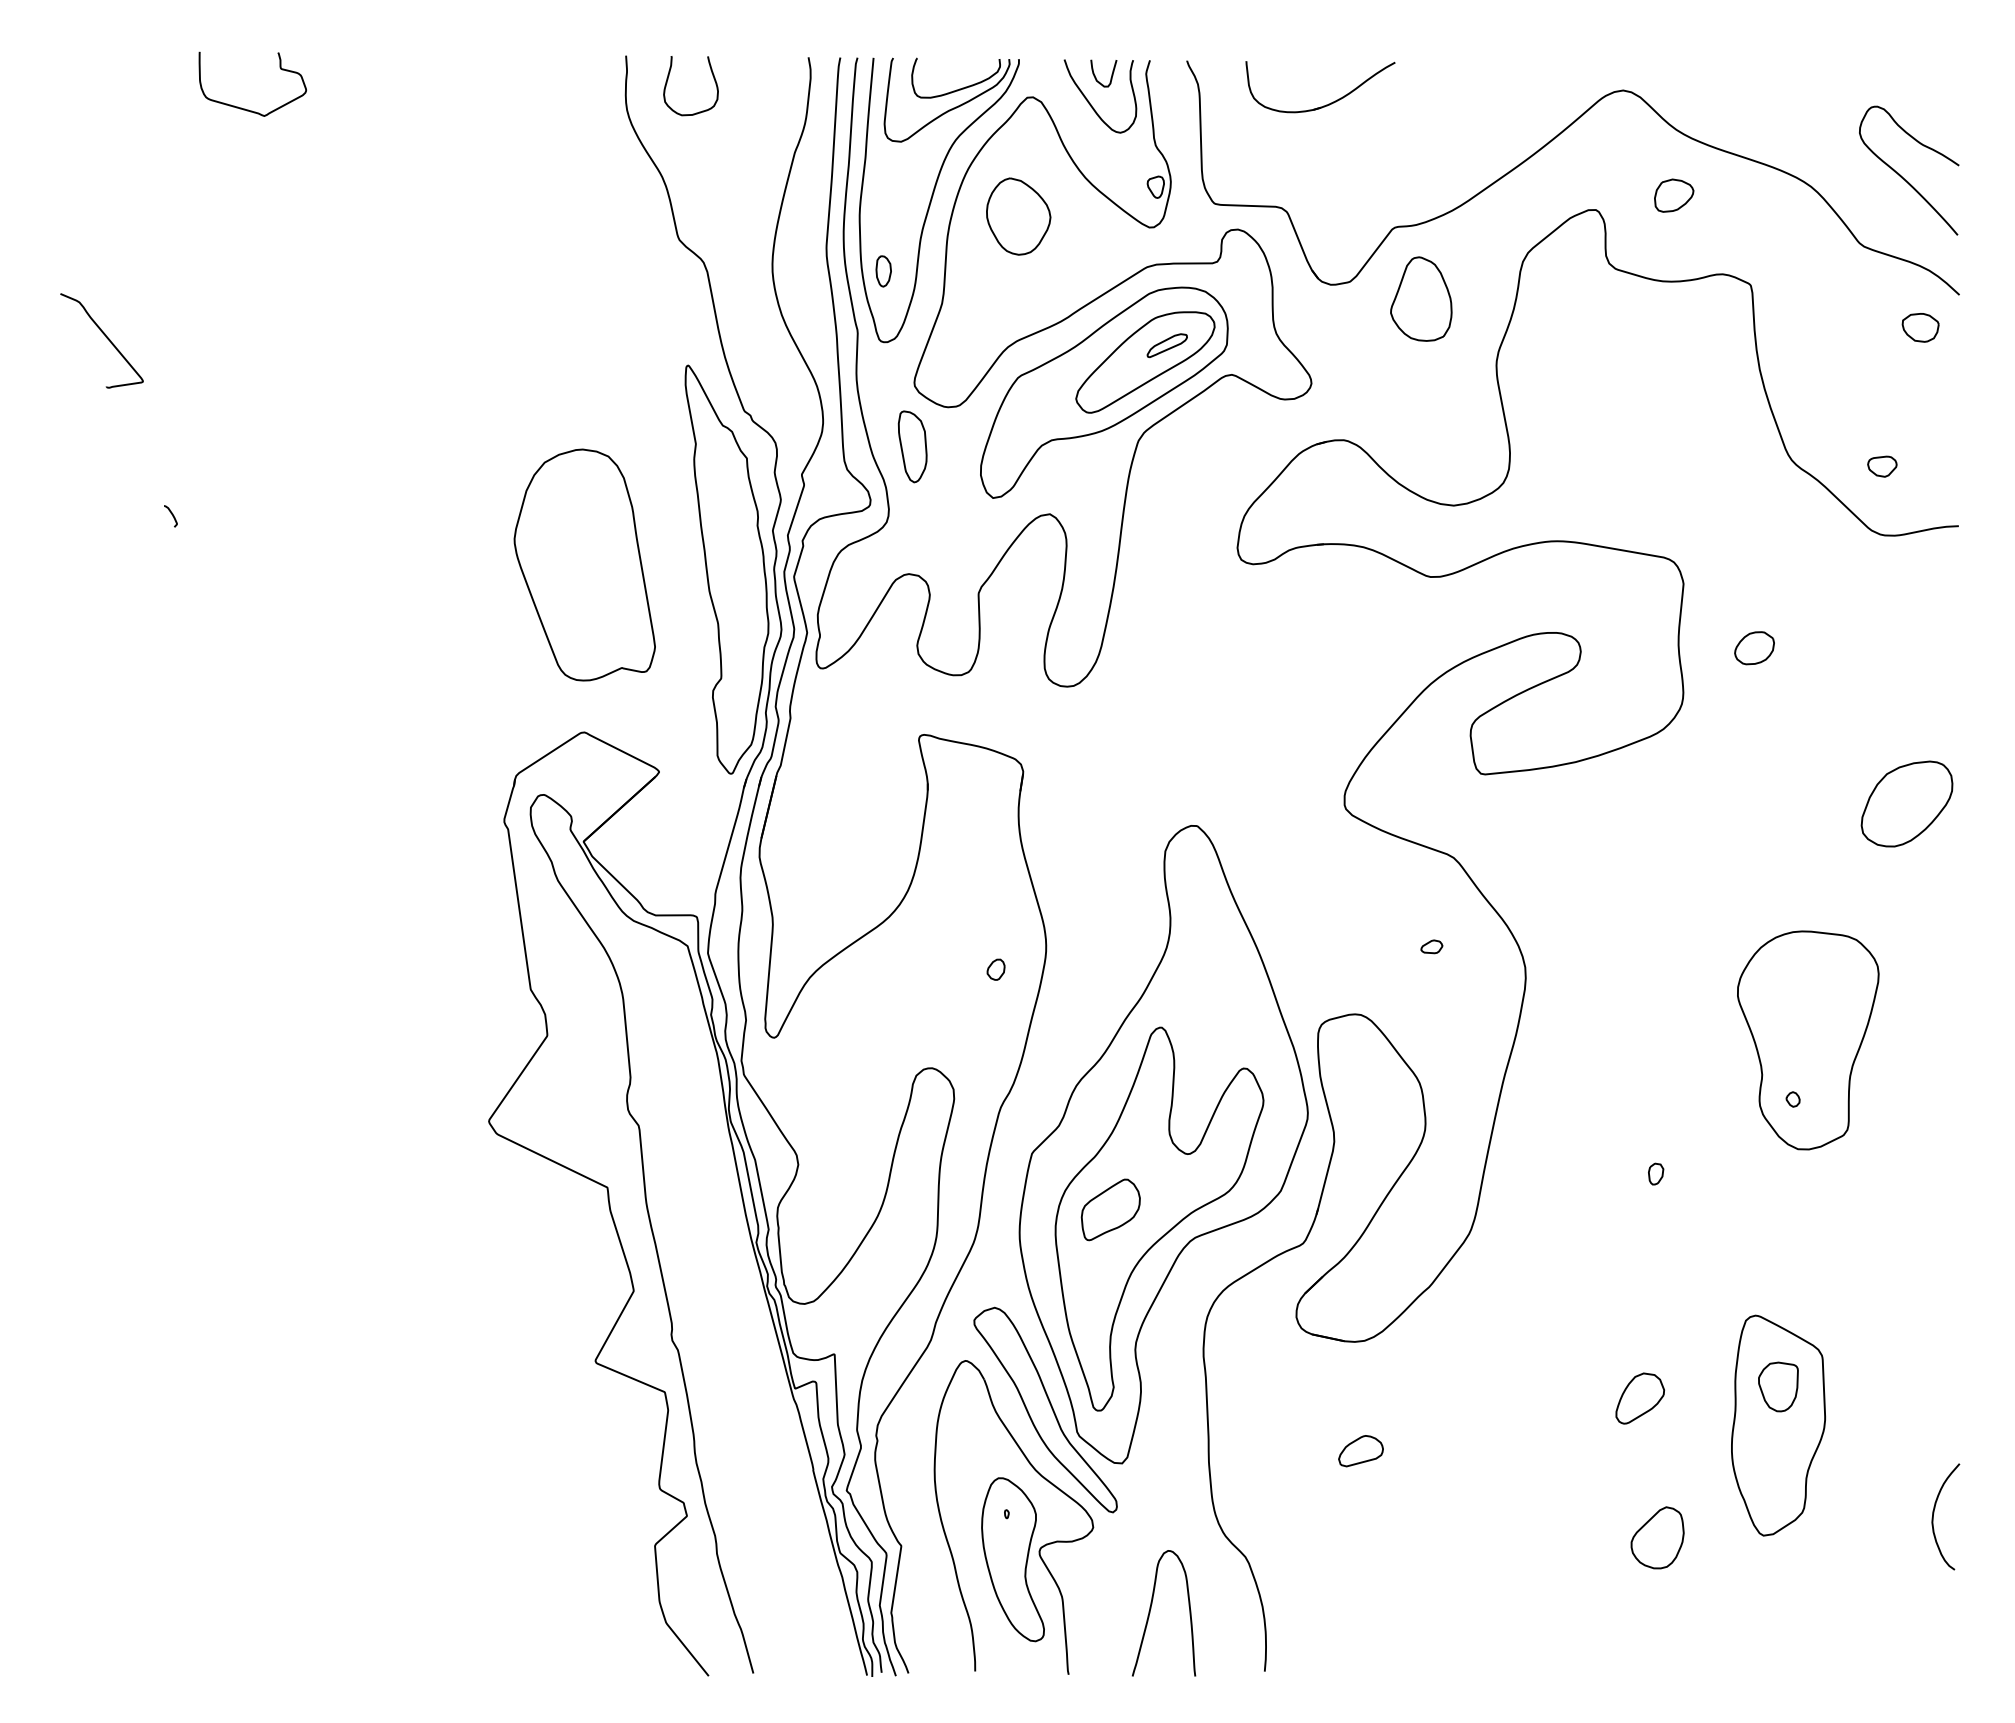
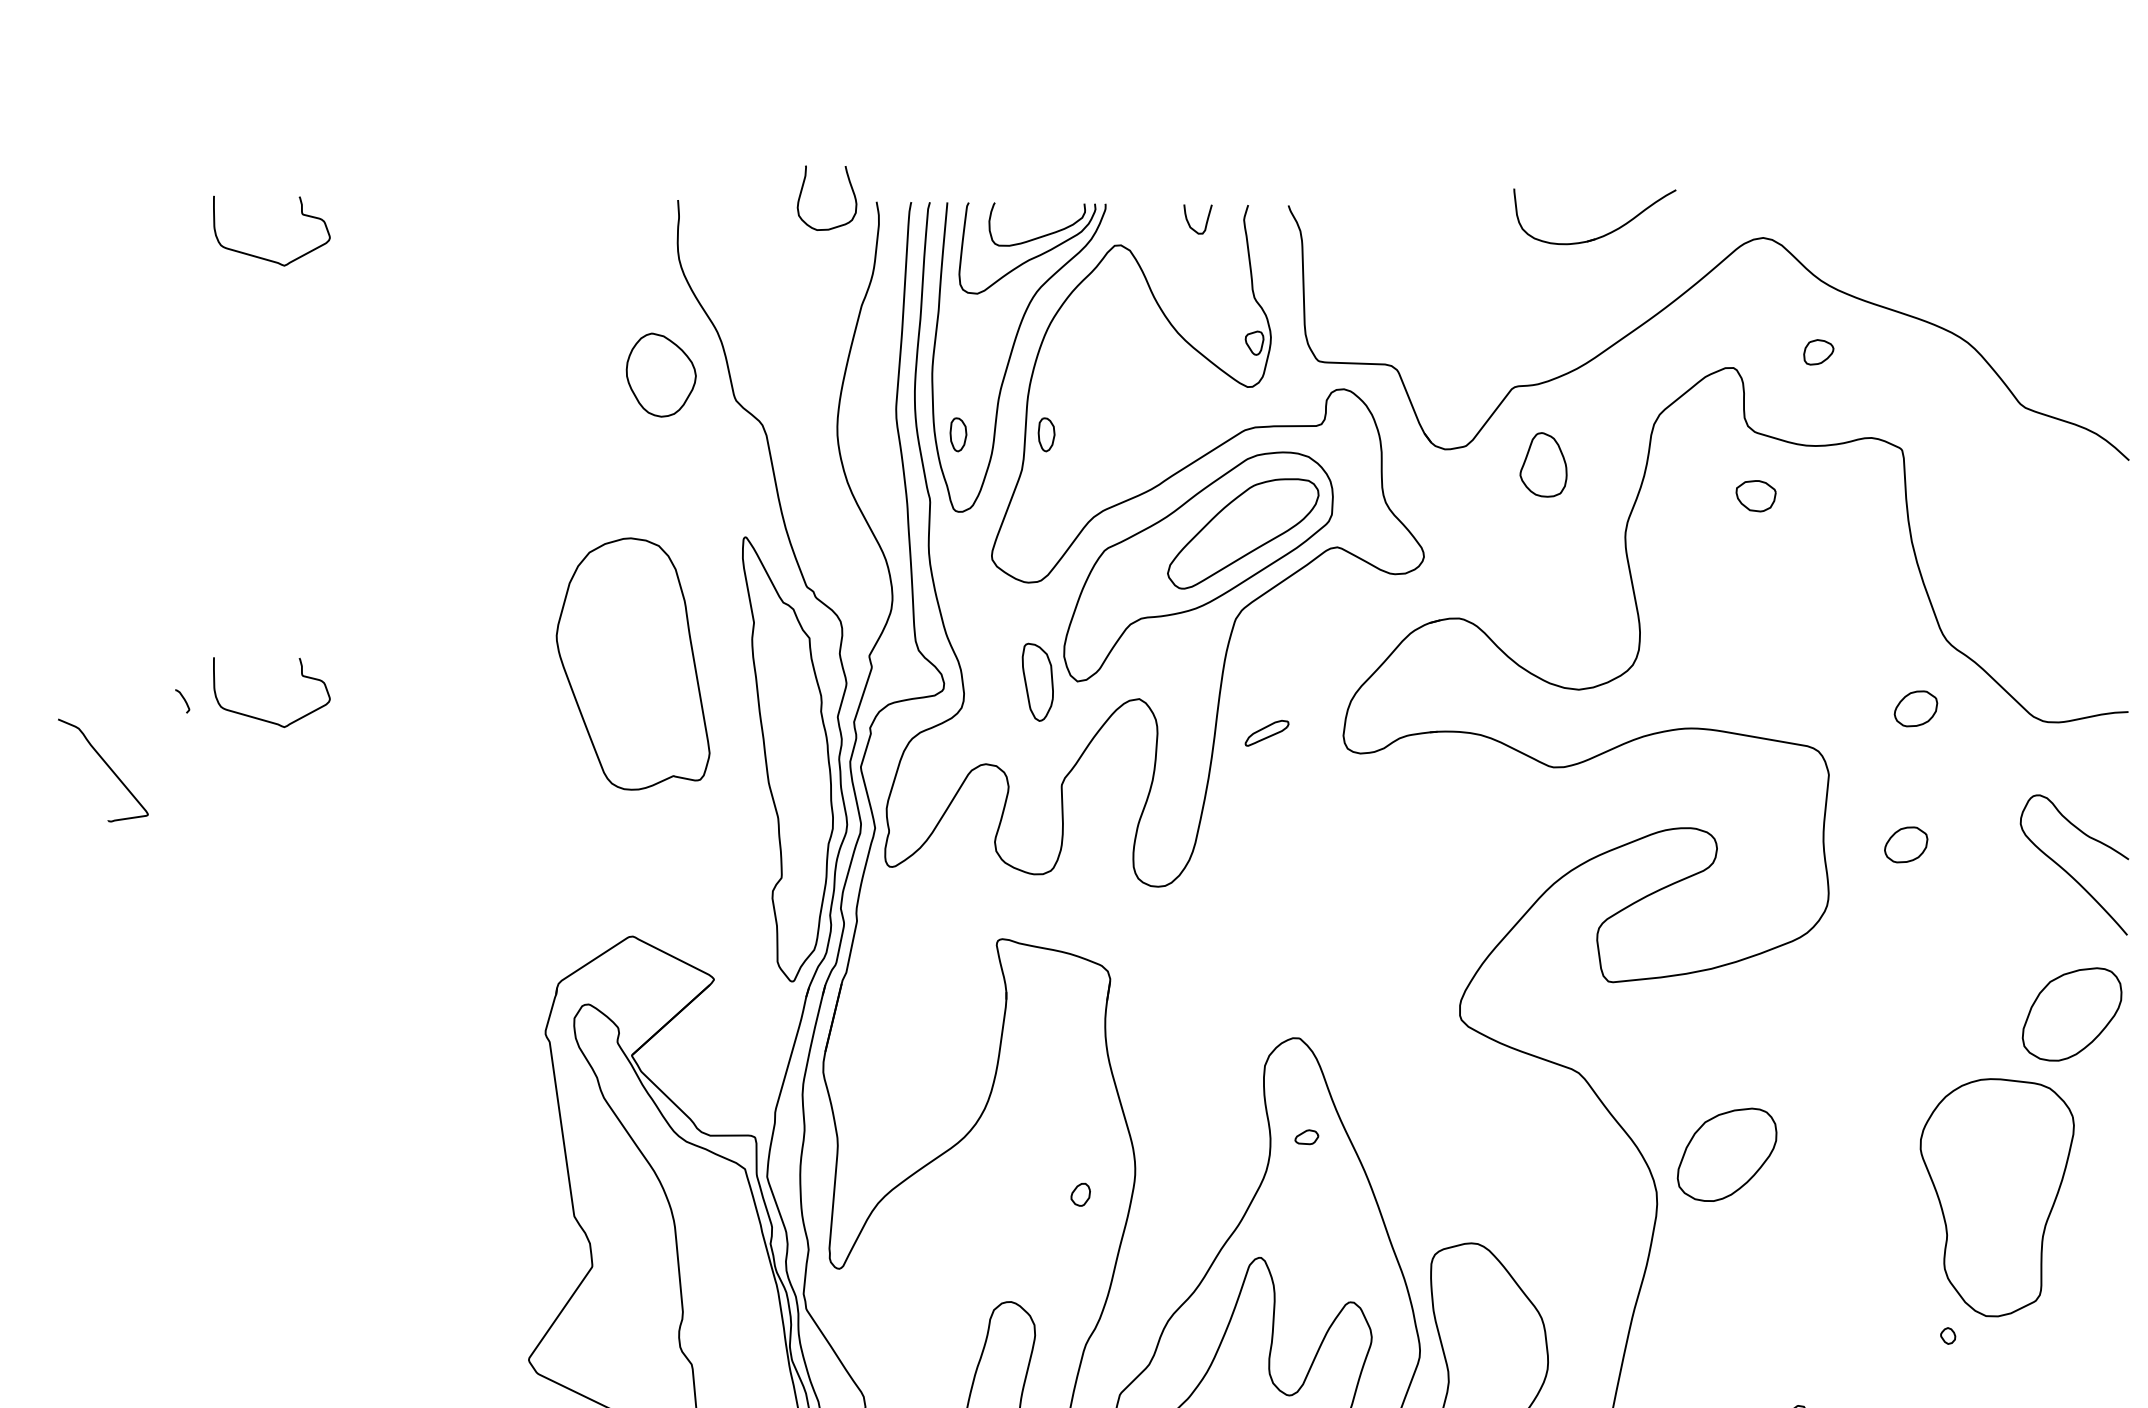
curve: (668, 79) -> (802, 191), moved
part: (1328, 103) -> (1603, 234), moved
curve: (1091, 104) -> (1184, 253), removed
curve: (1902, 176) -> (2067, 871), moved
part: (1674, 195) -> (1819, 352), size x0.7
part: (1018, 216) -> (661, 375), moved
part: (964, 271) -> (1046, 434), added
part: (1421, 298) -> (1543, 464), size x0.7
part: (1920, 327) -> (1755, 495), moved
curve: (106, 338) -> (108, 767), moved
part: (1166, 345) -> (1266, 733), moved
part: (912, 446) -> (1037, 681), moved
part: (1882, 466) -> (2045, 647), removed
part: (1763, 523) -> (1915, 709), added
curve: (245, 532) -> (263, 718), added
part: (584, 564) -> (632, 663), moved
part: (1589, 932) -> (1726, 1154), added
part: (1431, 946) -> (1306, 1136), moved
part: (1808, 1040) -> (1997, 1197), moved

